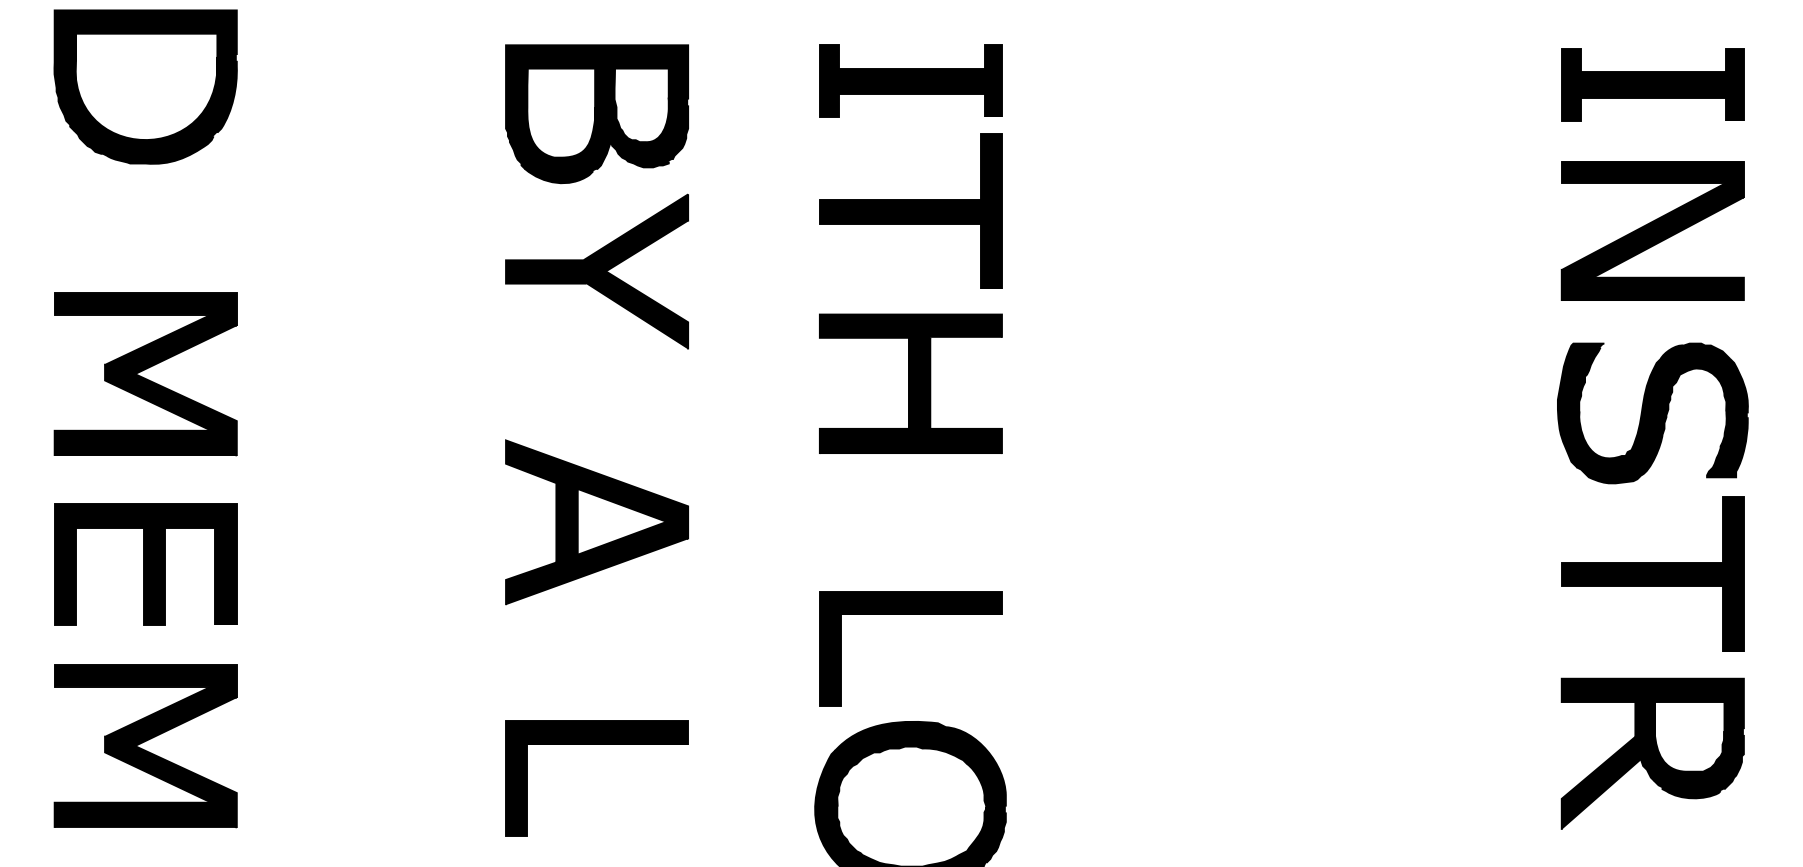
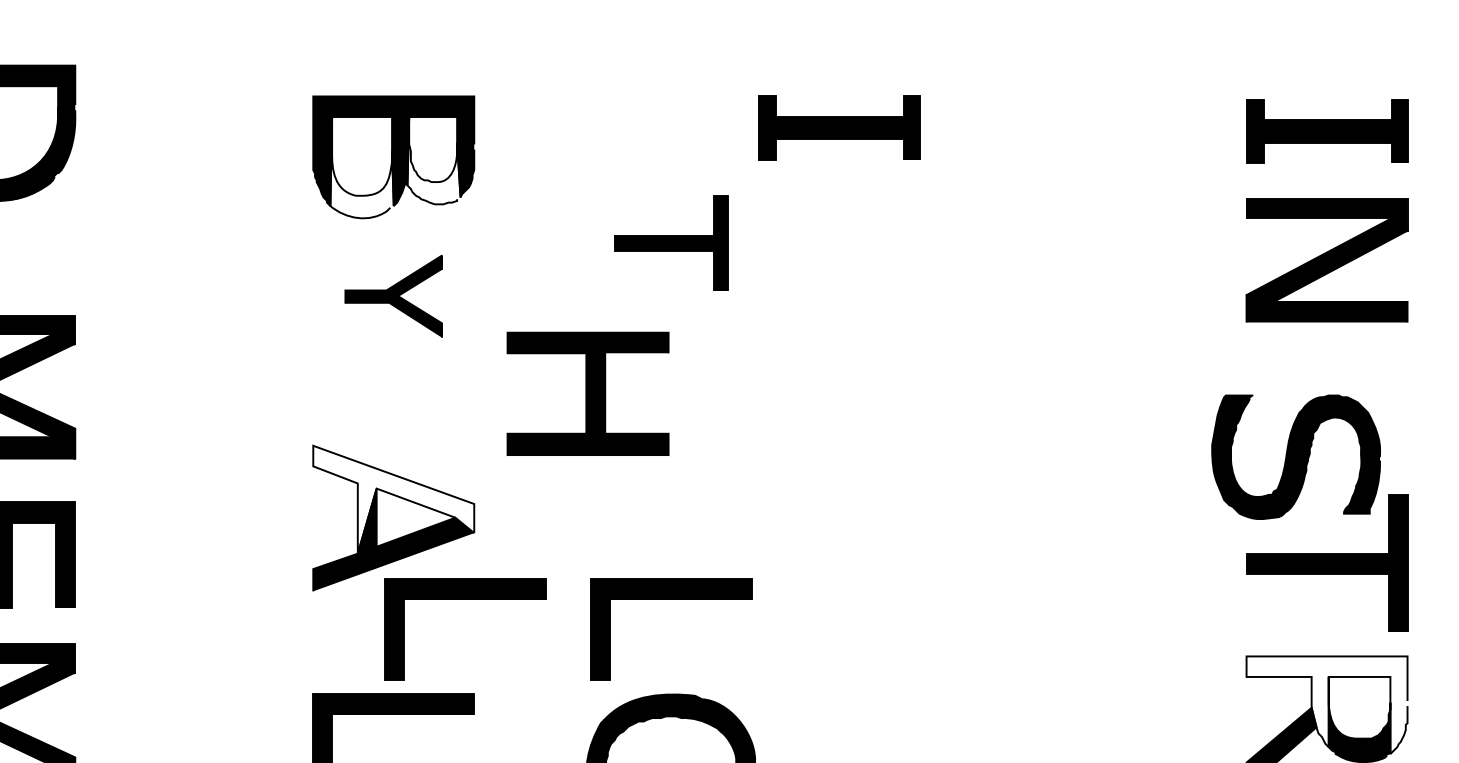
part: (910, 80) -> (838, 127), moved
fill: (642, 117) -> (433, 160), removed
fill: (561, 125) -> (362, 167), removed
part: (910, 210) -> (670, 242), size x0.7
part: (596, 271) -> (393, 296), size x0.6
part: (910, 383) -> (587, 393), moved
part: (1652, 413) -> (1295, 457), moved
fill: (597, 501) -> (394, 499), removed
part: (677, 614) -> (464, 599), added
fill: (1652, 733) -> (1326, 704), removed

